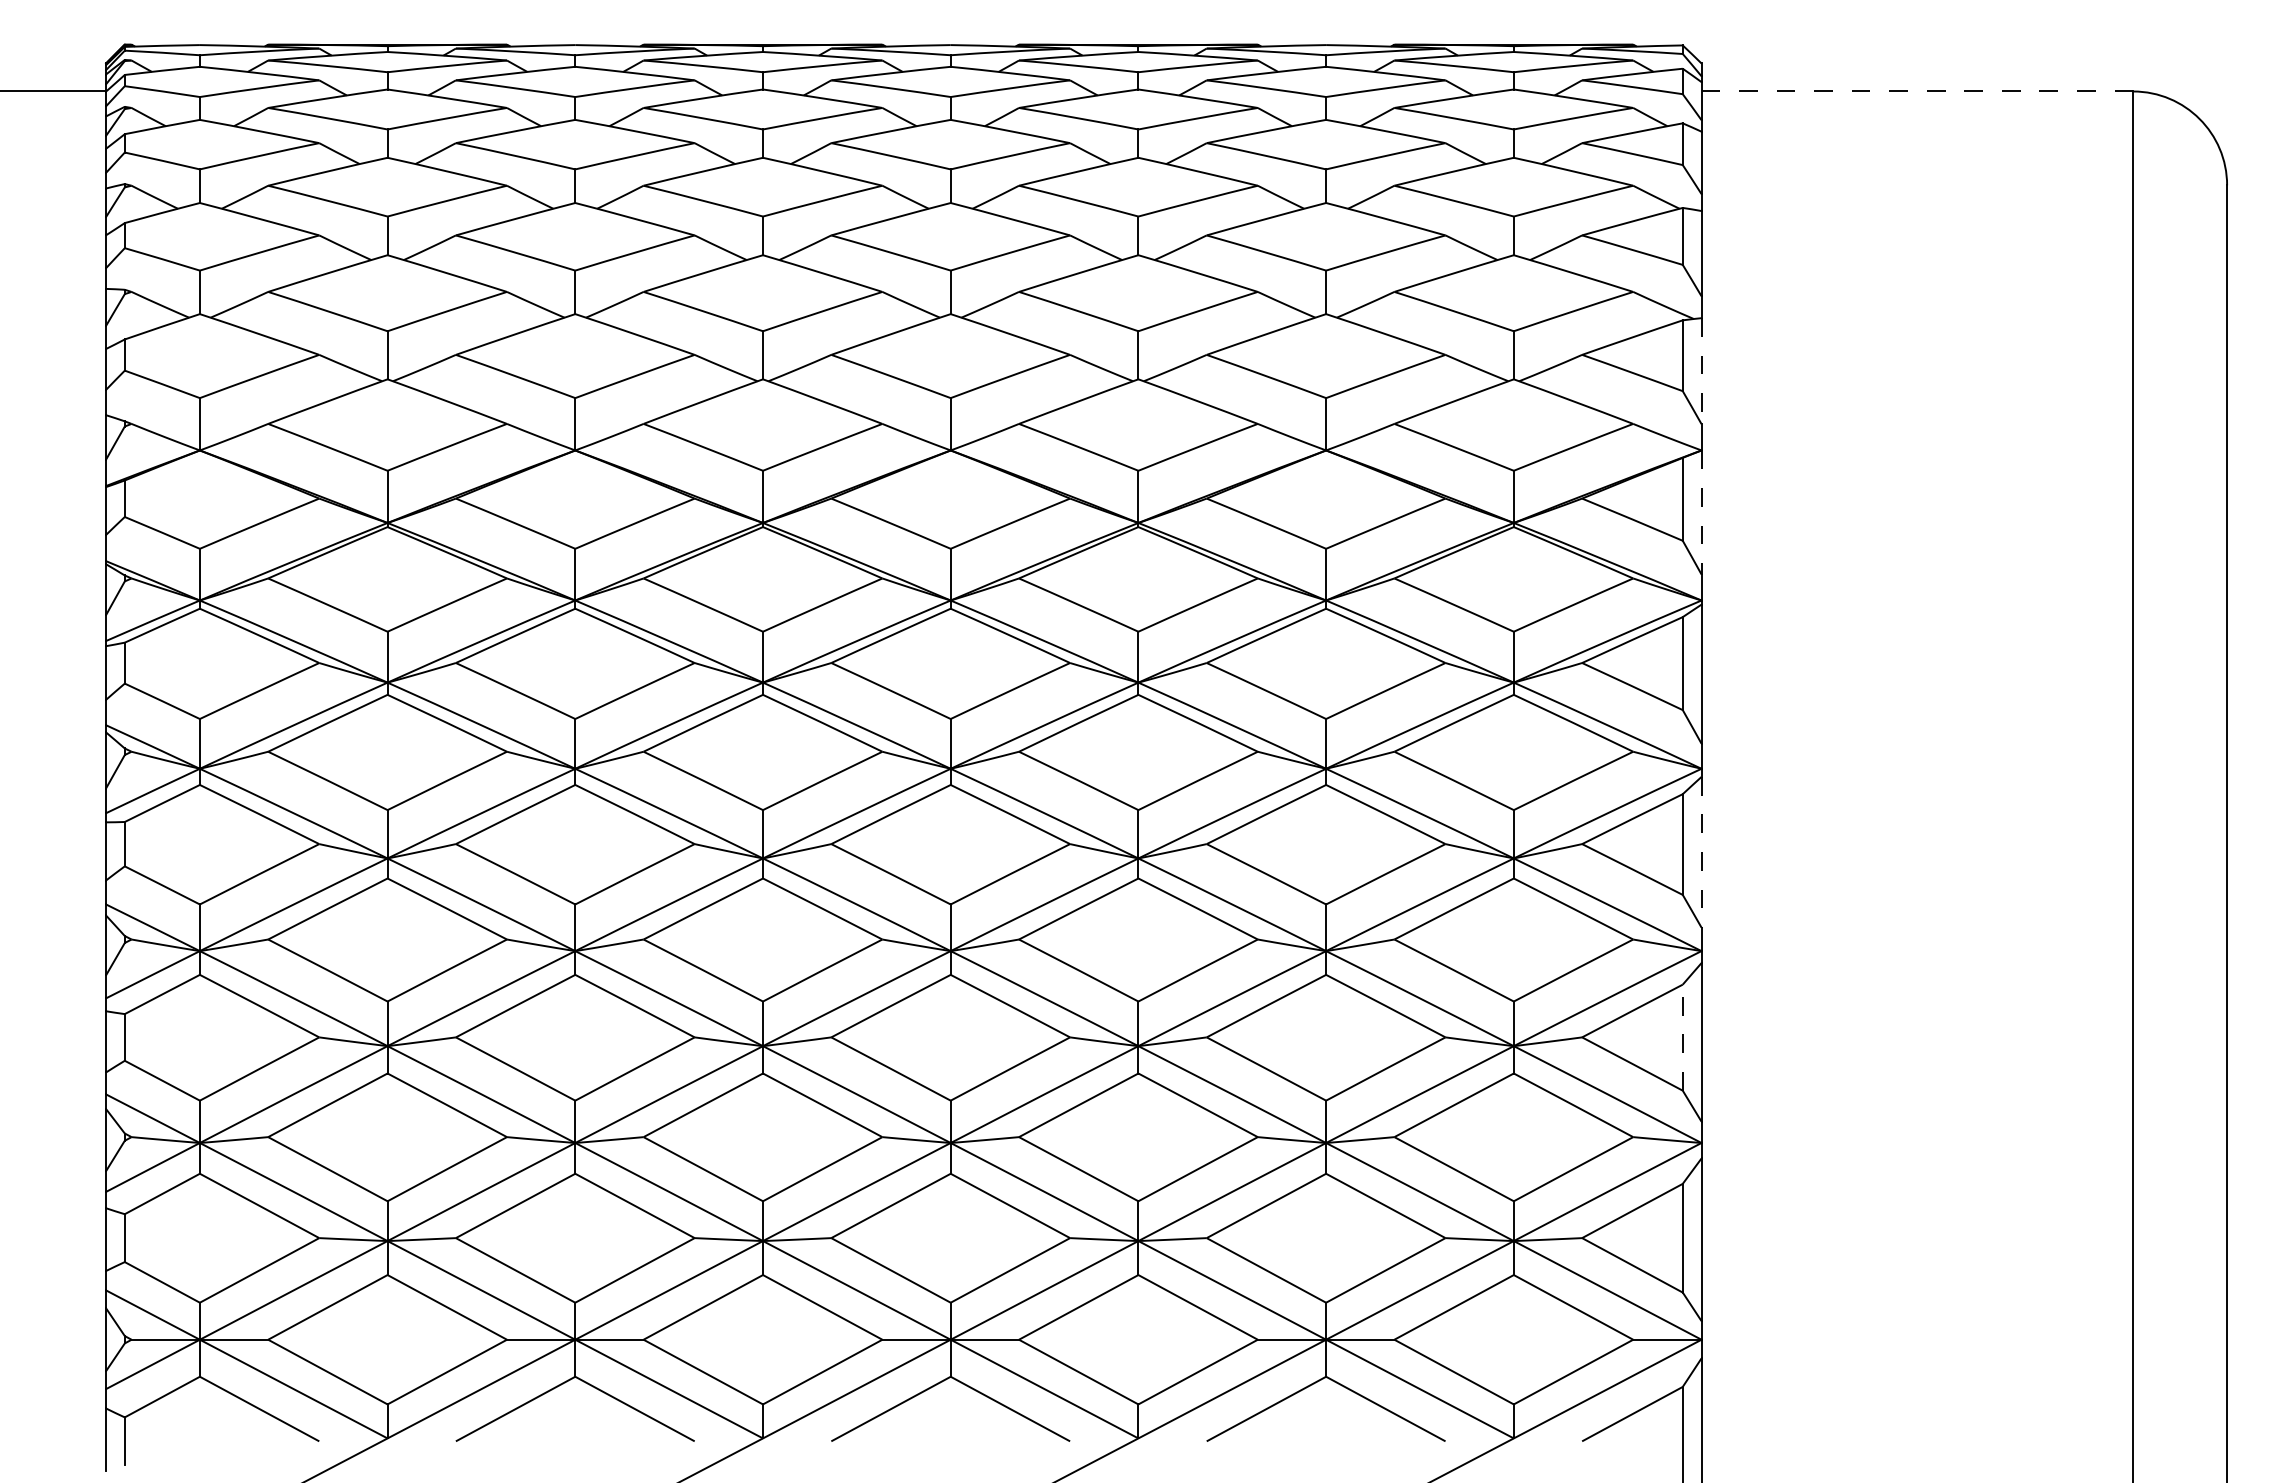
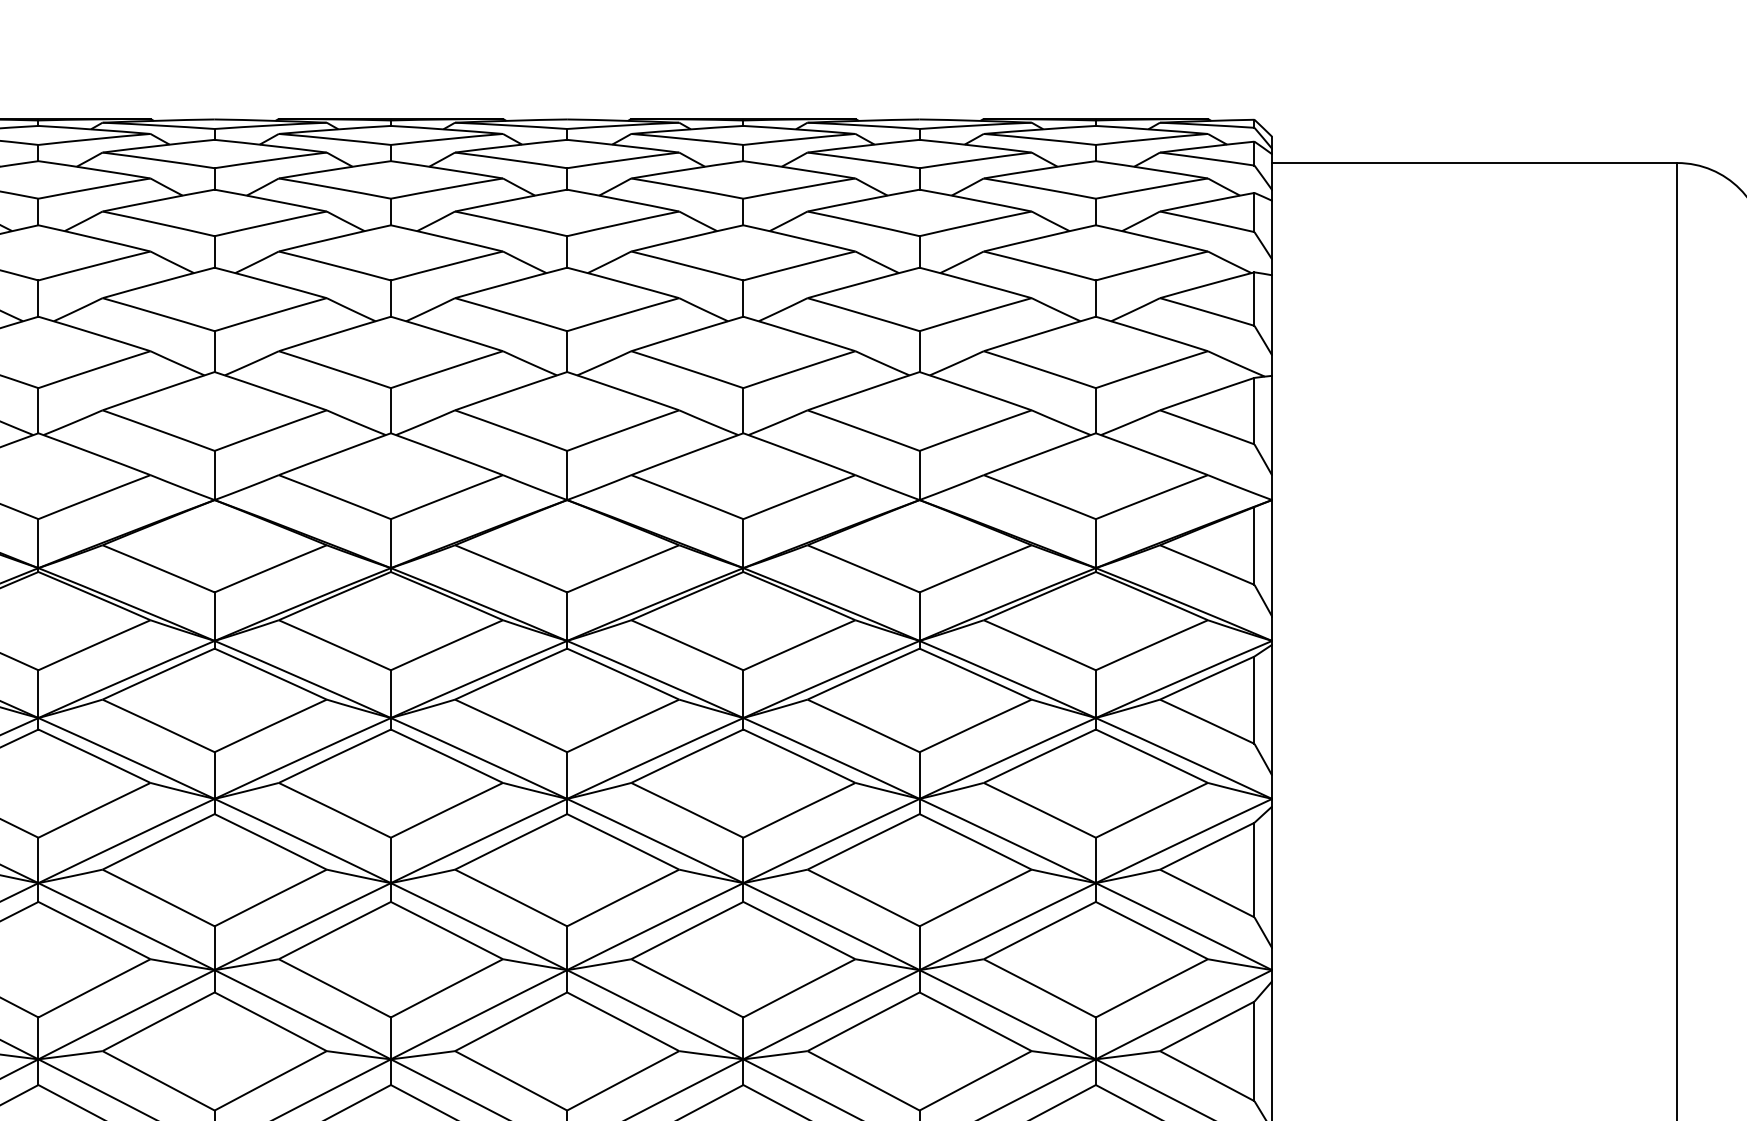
line: (1917, 91) -> (1474, 163), dashed -> solid
line: (1701, 371) -> (1272, 425), dashed -> solid
line: (1701, 512) -> (1272, 558), dashed -> solid
line: (1701, 852) -> (1272, 877), dashed -> solid
line: (1682, 1037) -> (1254, 1051), dashed -> solid

